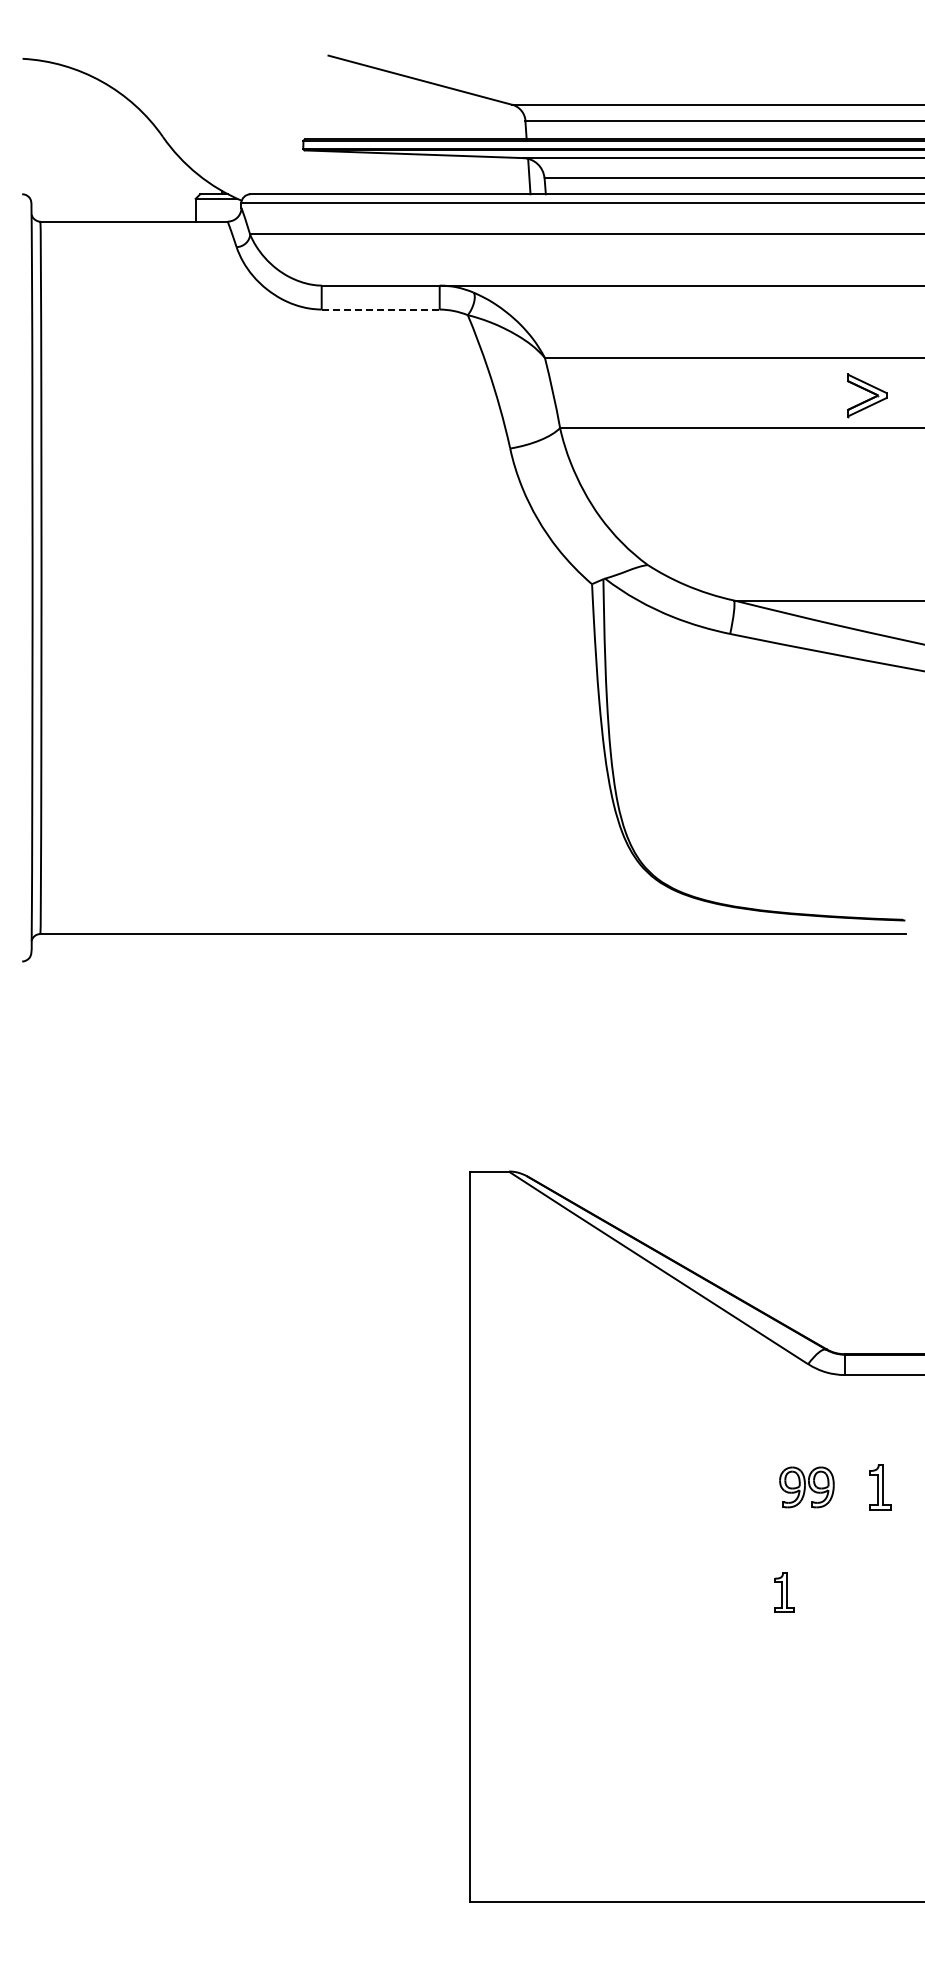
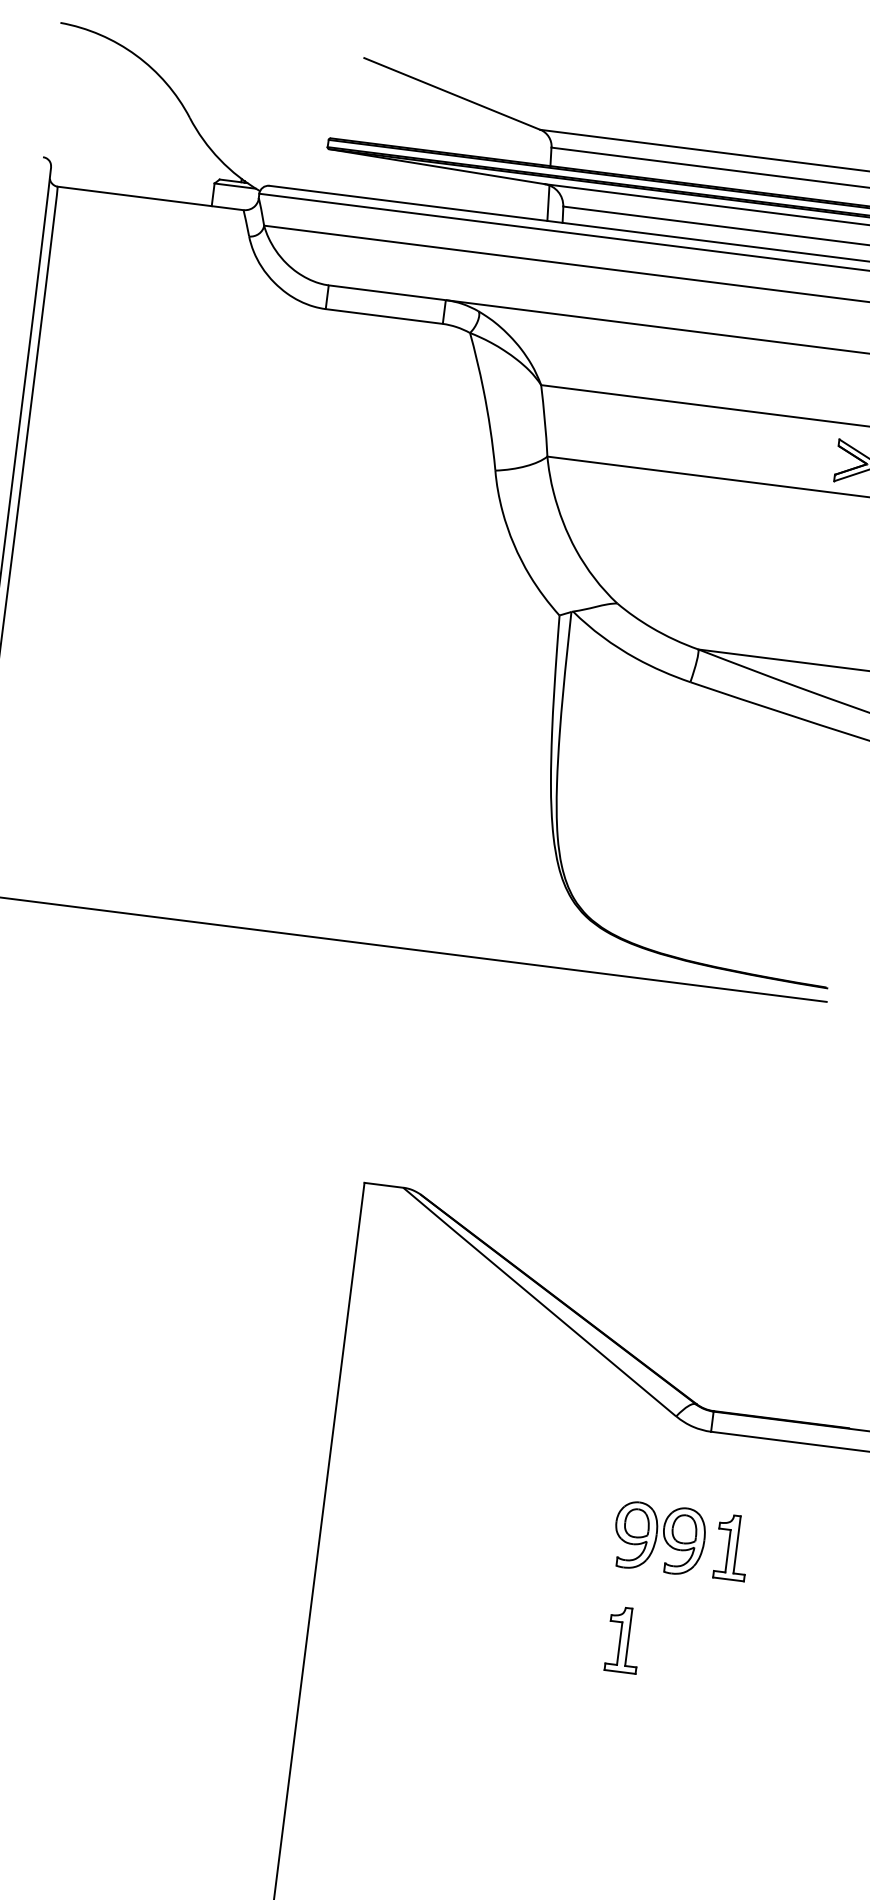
line: (380, 309) -> (384, 316), dashed -> solid
part: (880, 1486) -> (732, 1546), size x1.43
part: (806, 1487) -> (659, 1538), size x1.67
part: (784, 1592) -> (624, 1639), size x1.67

